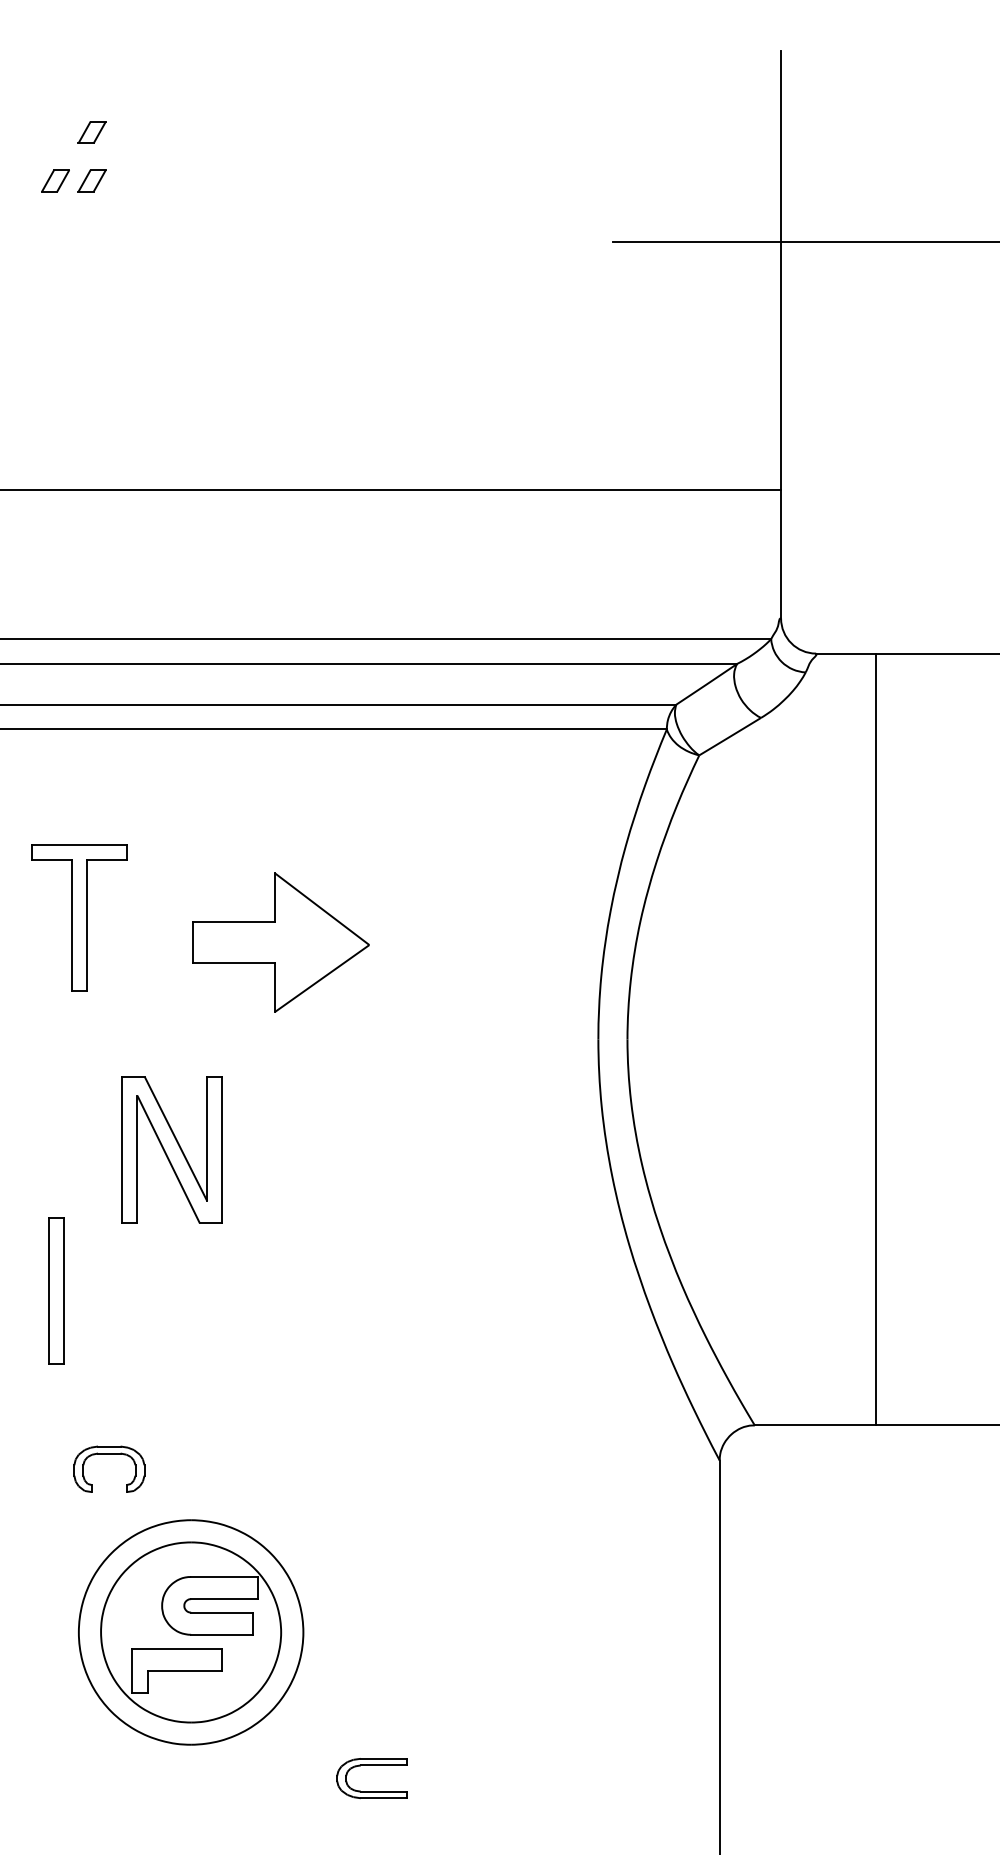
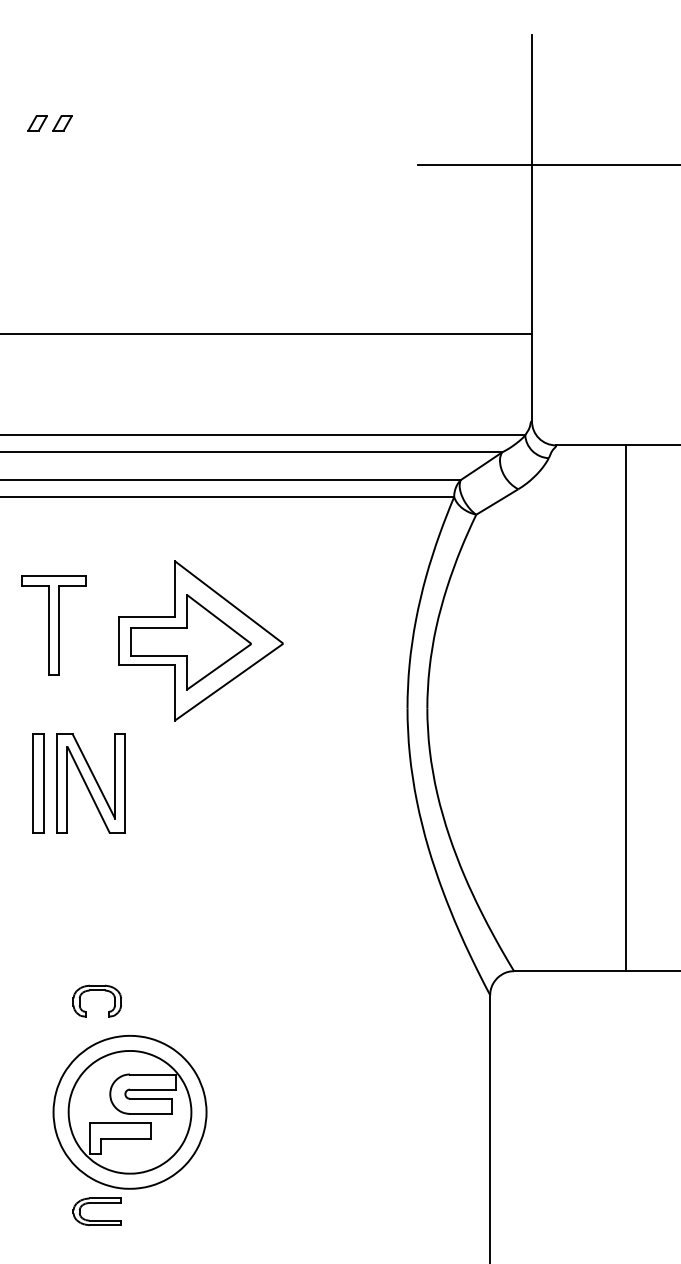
part: (91, 132) -> (62, 90), removed
part: (294, 939) -> (200, 640), added
line: (875, 1039) -> (625, 708), moved
part: (171, 1149) -> (90, 783), moved
part: (56, 1290) -> (38, 783), moved
part: (108, 1453) -> (96, 990), moved
part: (370, 1766) -> (96, 1203), moved

